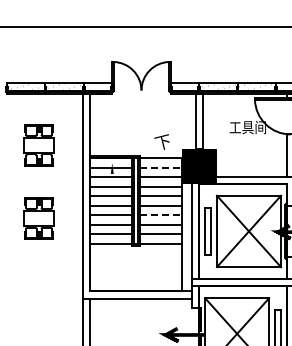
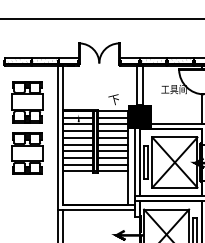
part: (38, 145) -> (26, 102), size x1.43
line: (160, 167) -> (112, 117), dashed -> solid
line: (160, 215) -> (112, 151), dashed -> solid
part: (38, 218) -> (26, 153), size x1.43

